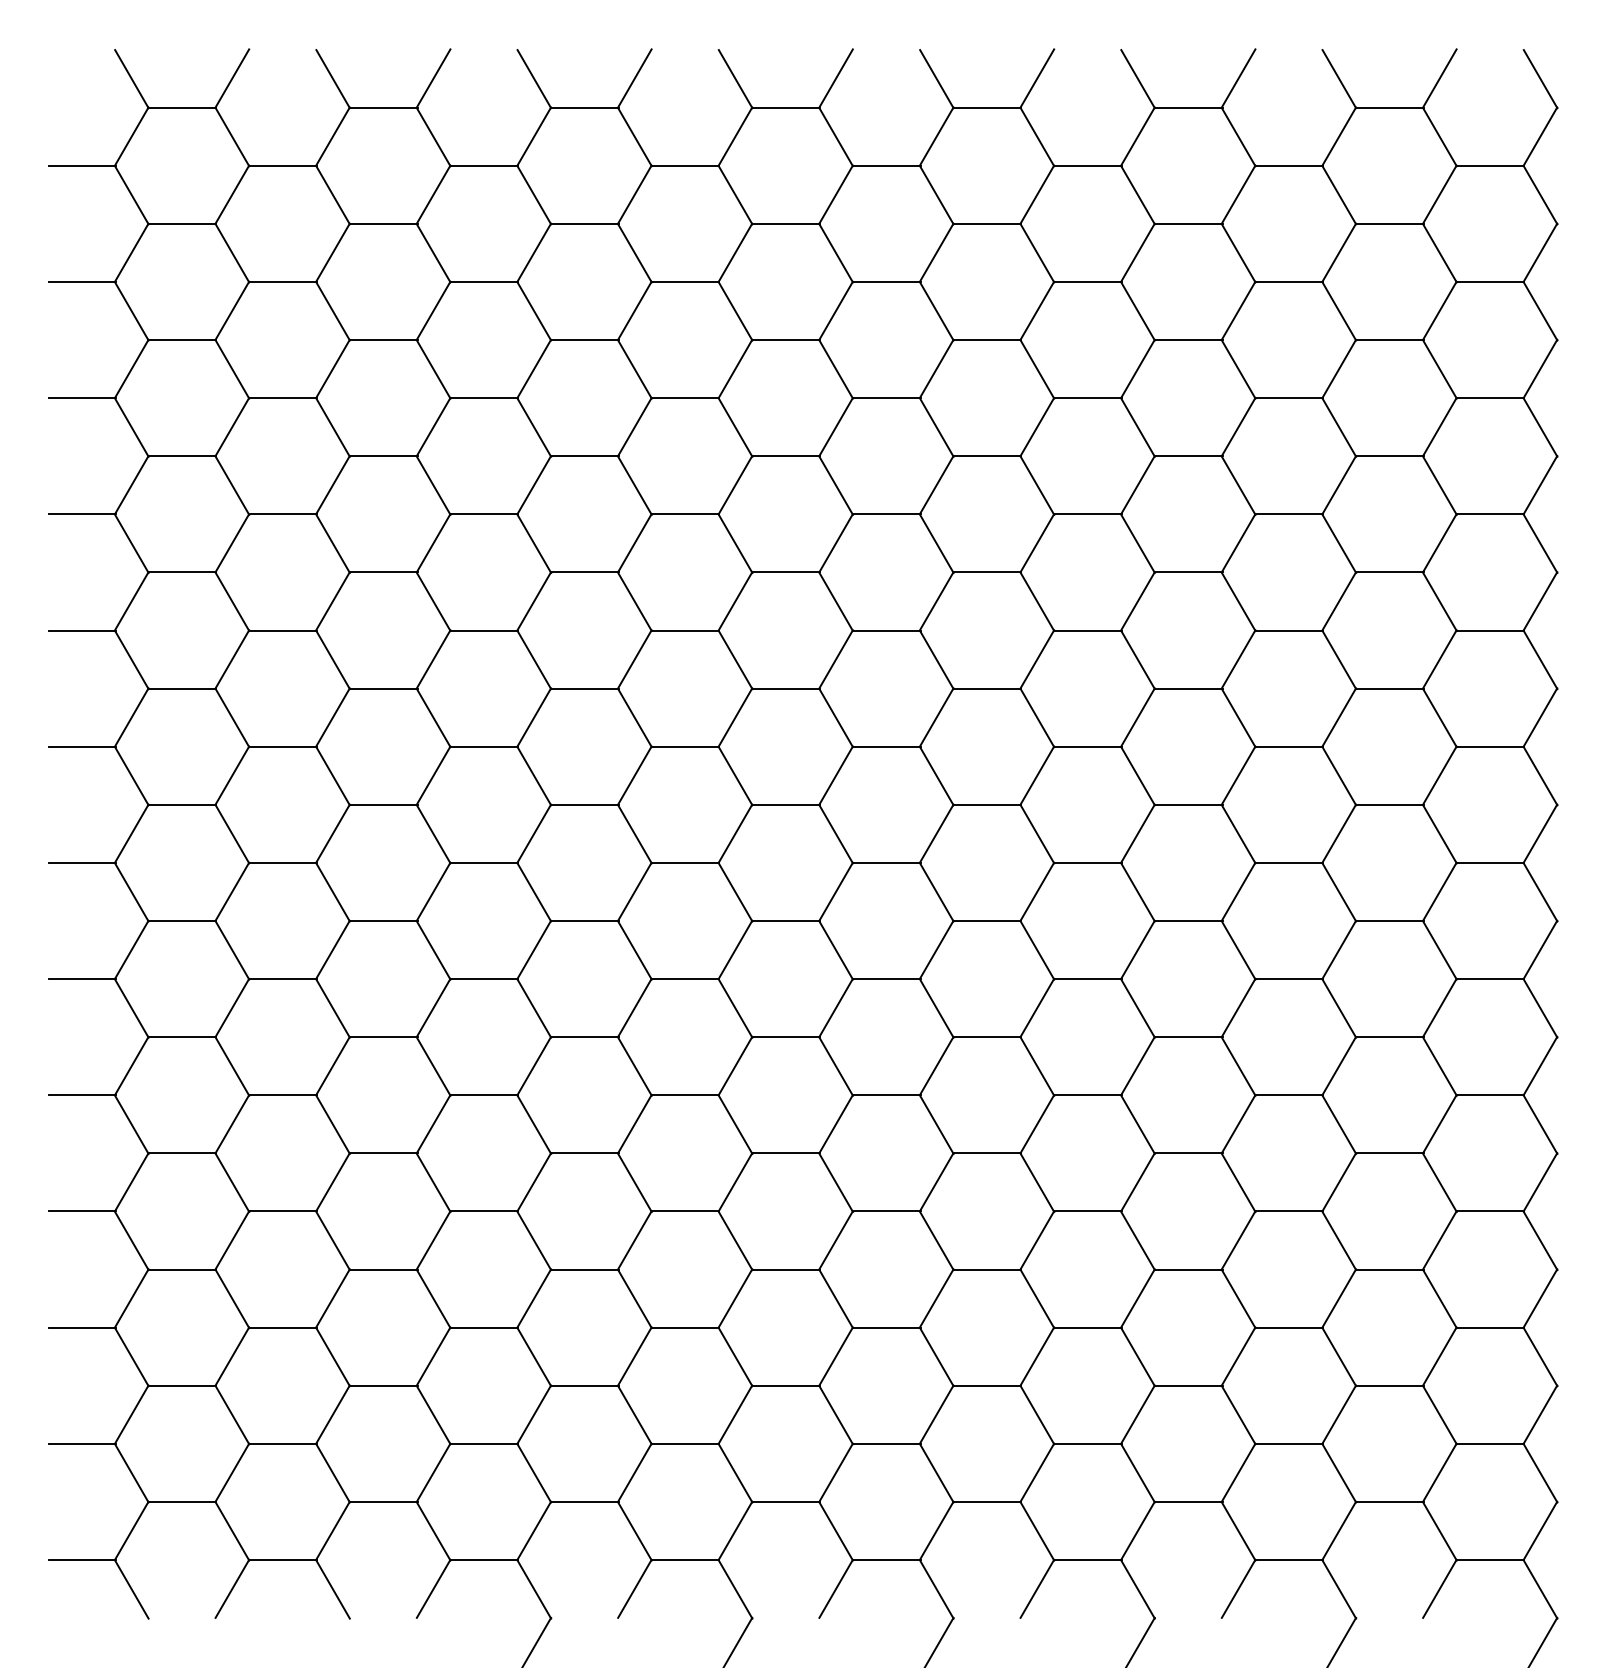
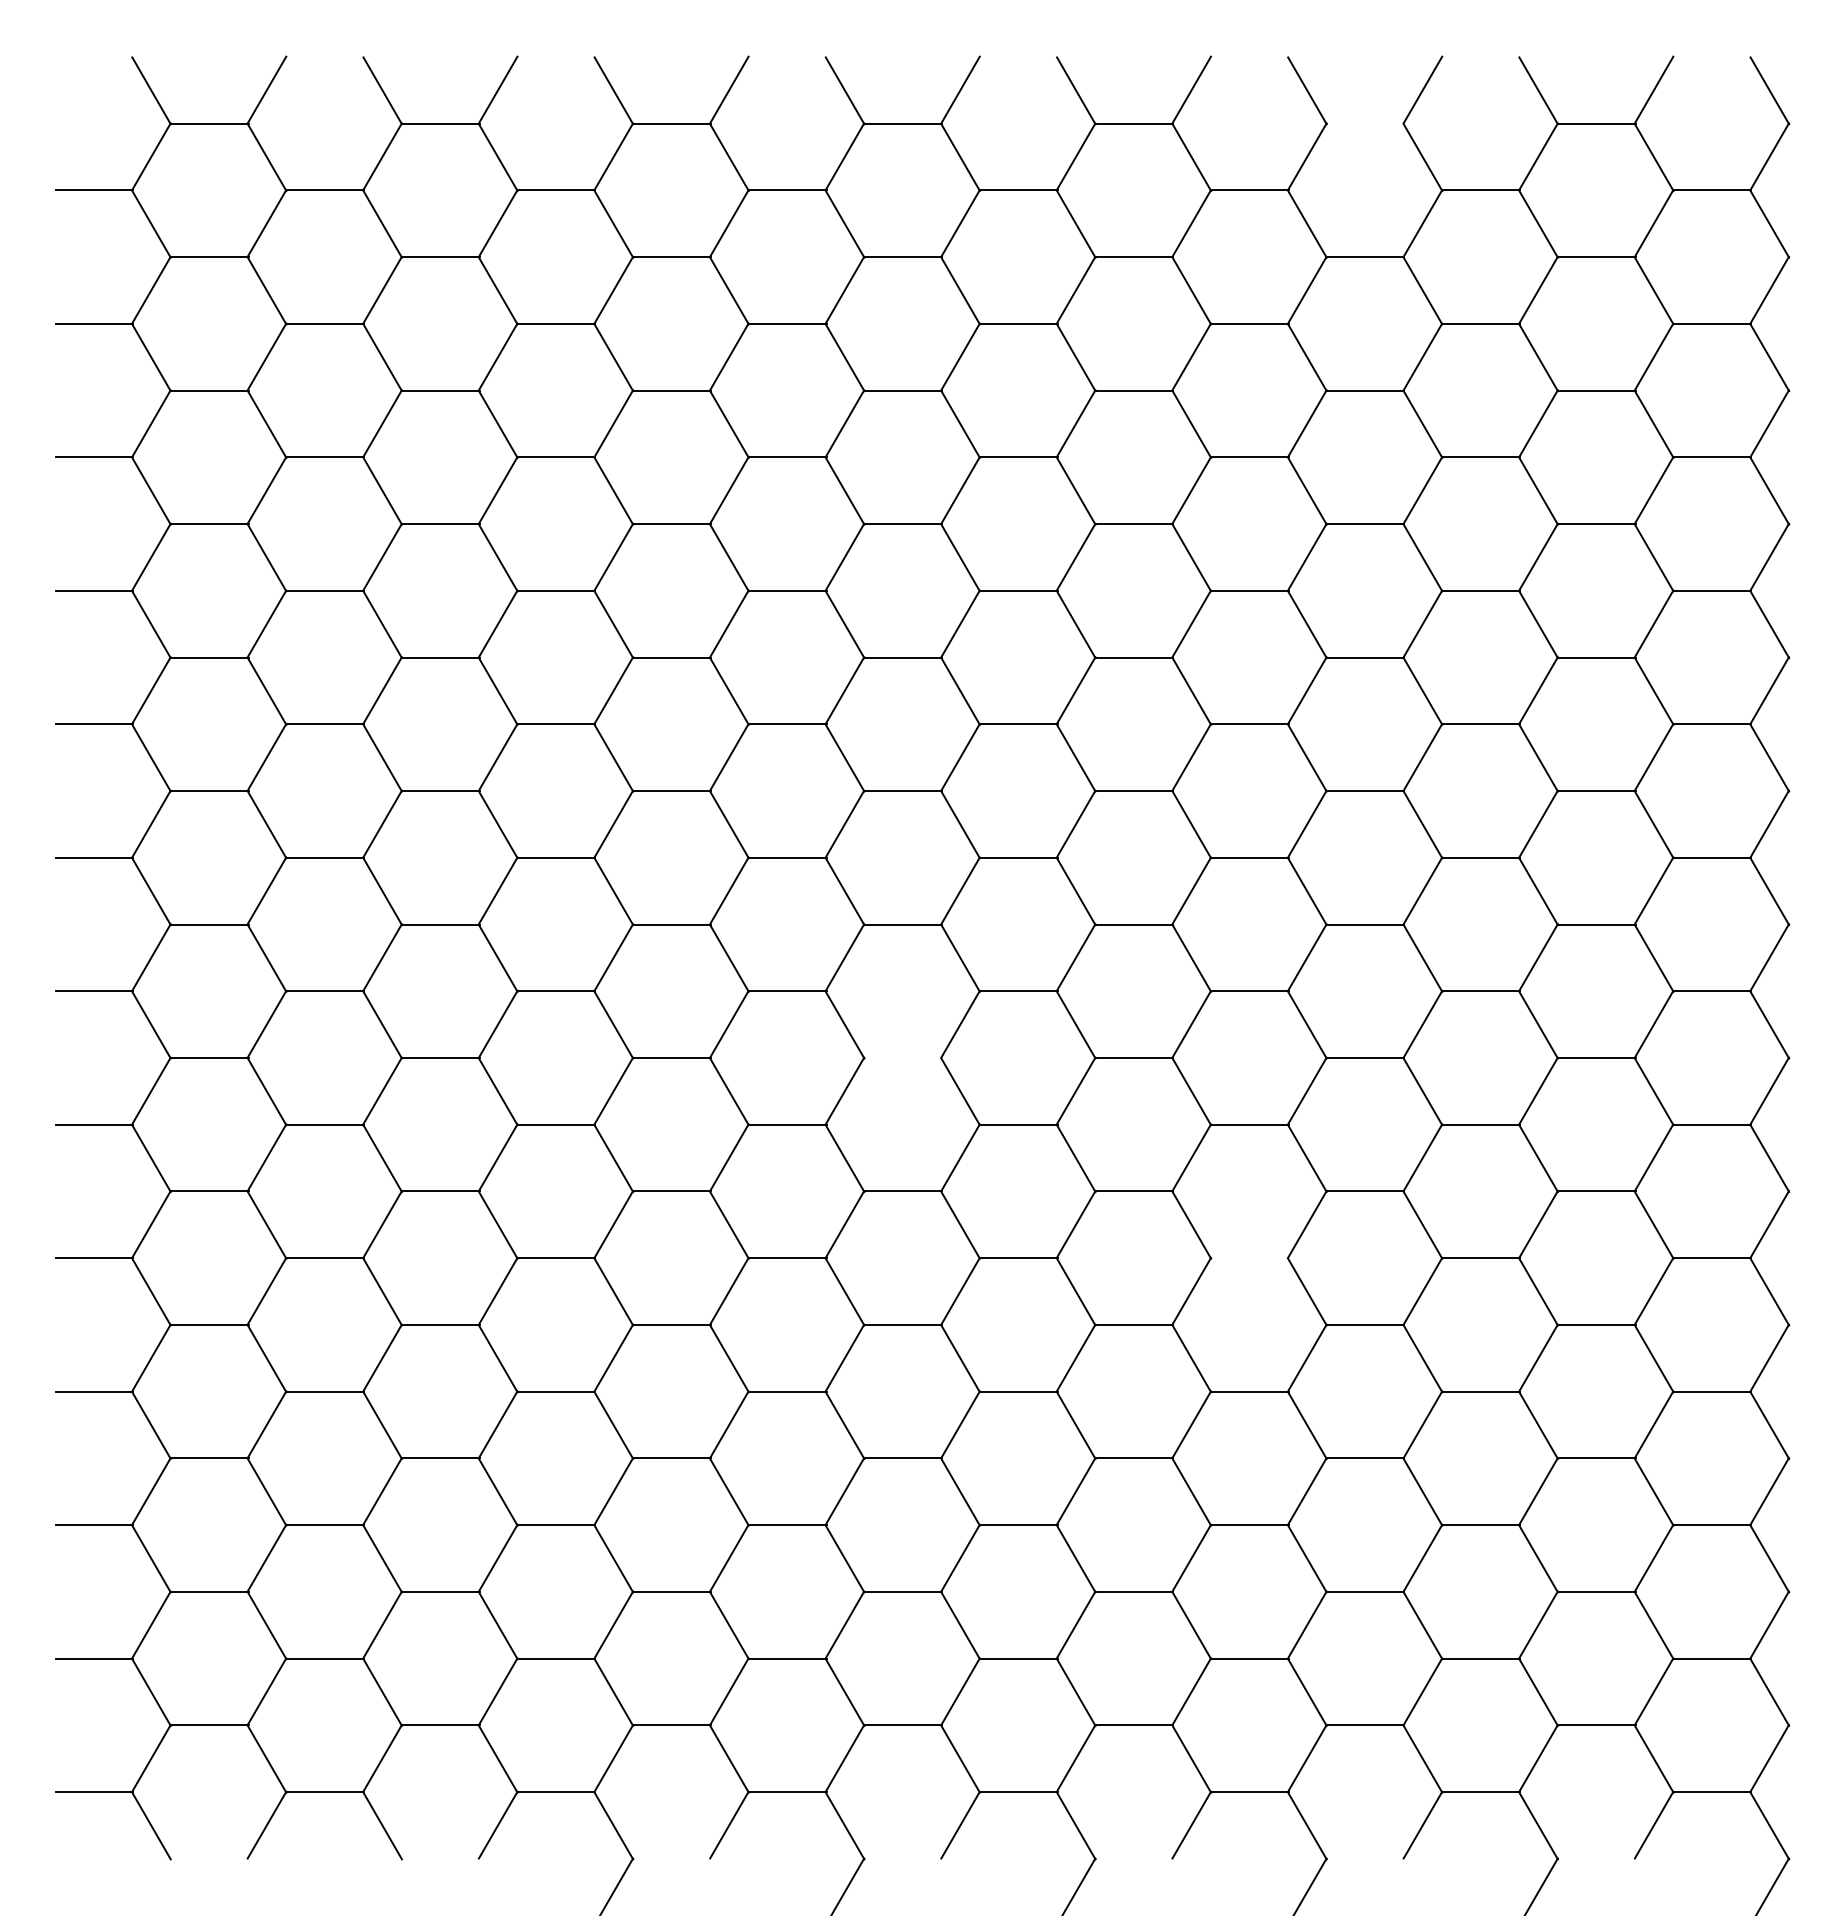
line: (1188, 107) -> (1365, 123), removed
line: (786, 920) -> (903, 1057), removed
line: (1087, 1095) -> (1249, 1258), removed

